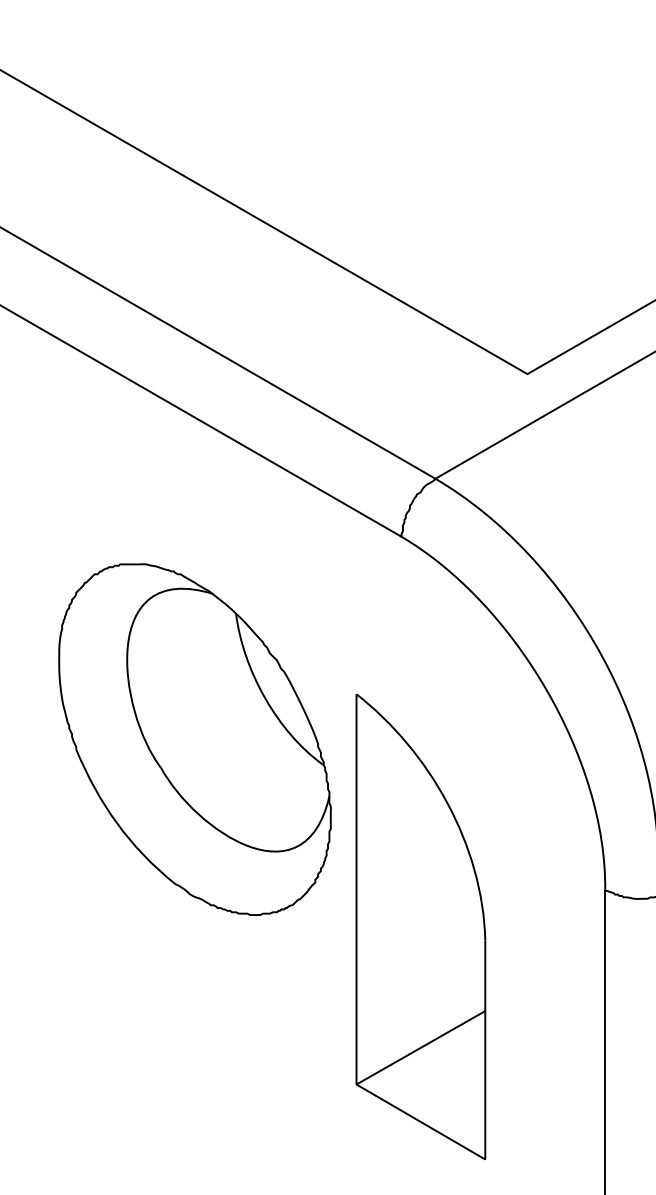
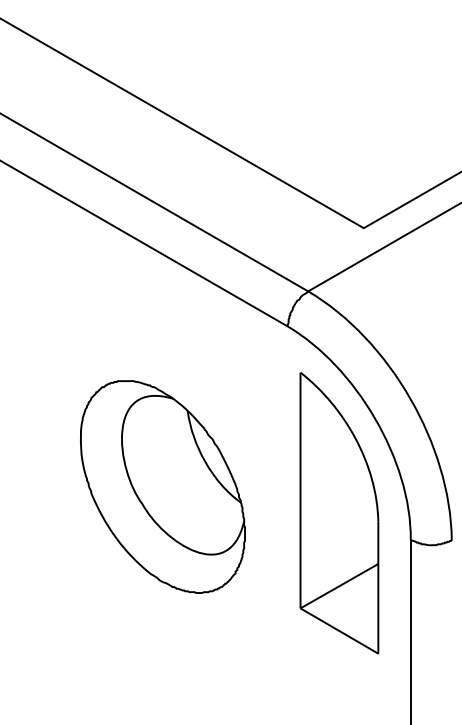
part: (194, 738) -> (162, 486), moved
part: (421, 927) -> (339, 513), moved

